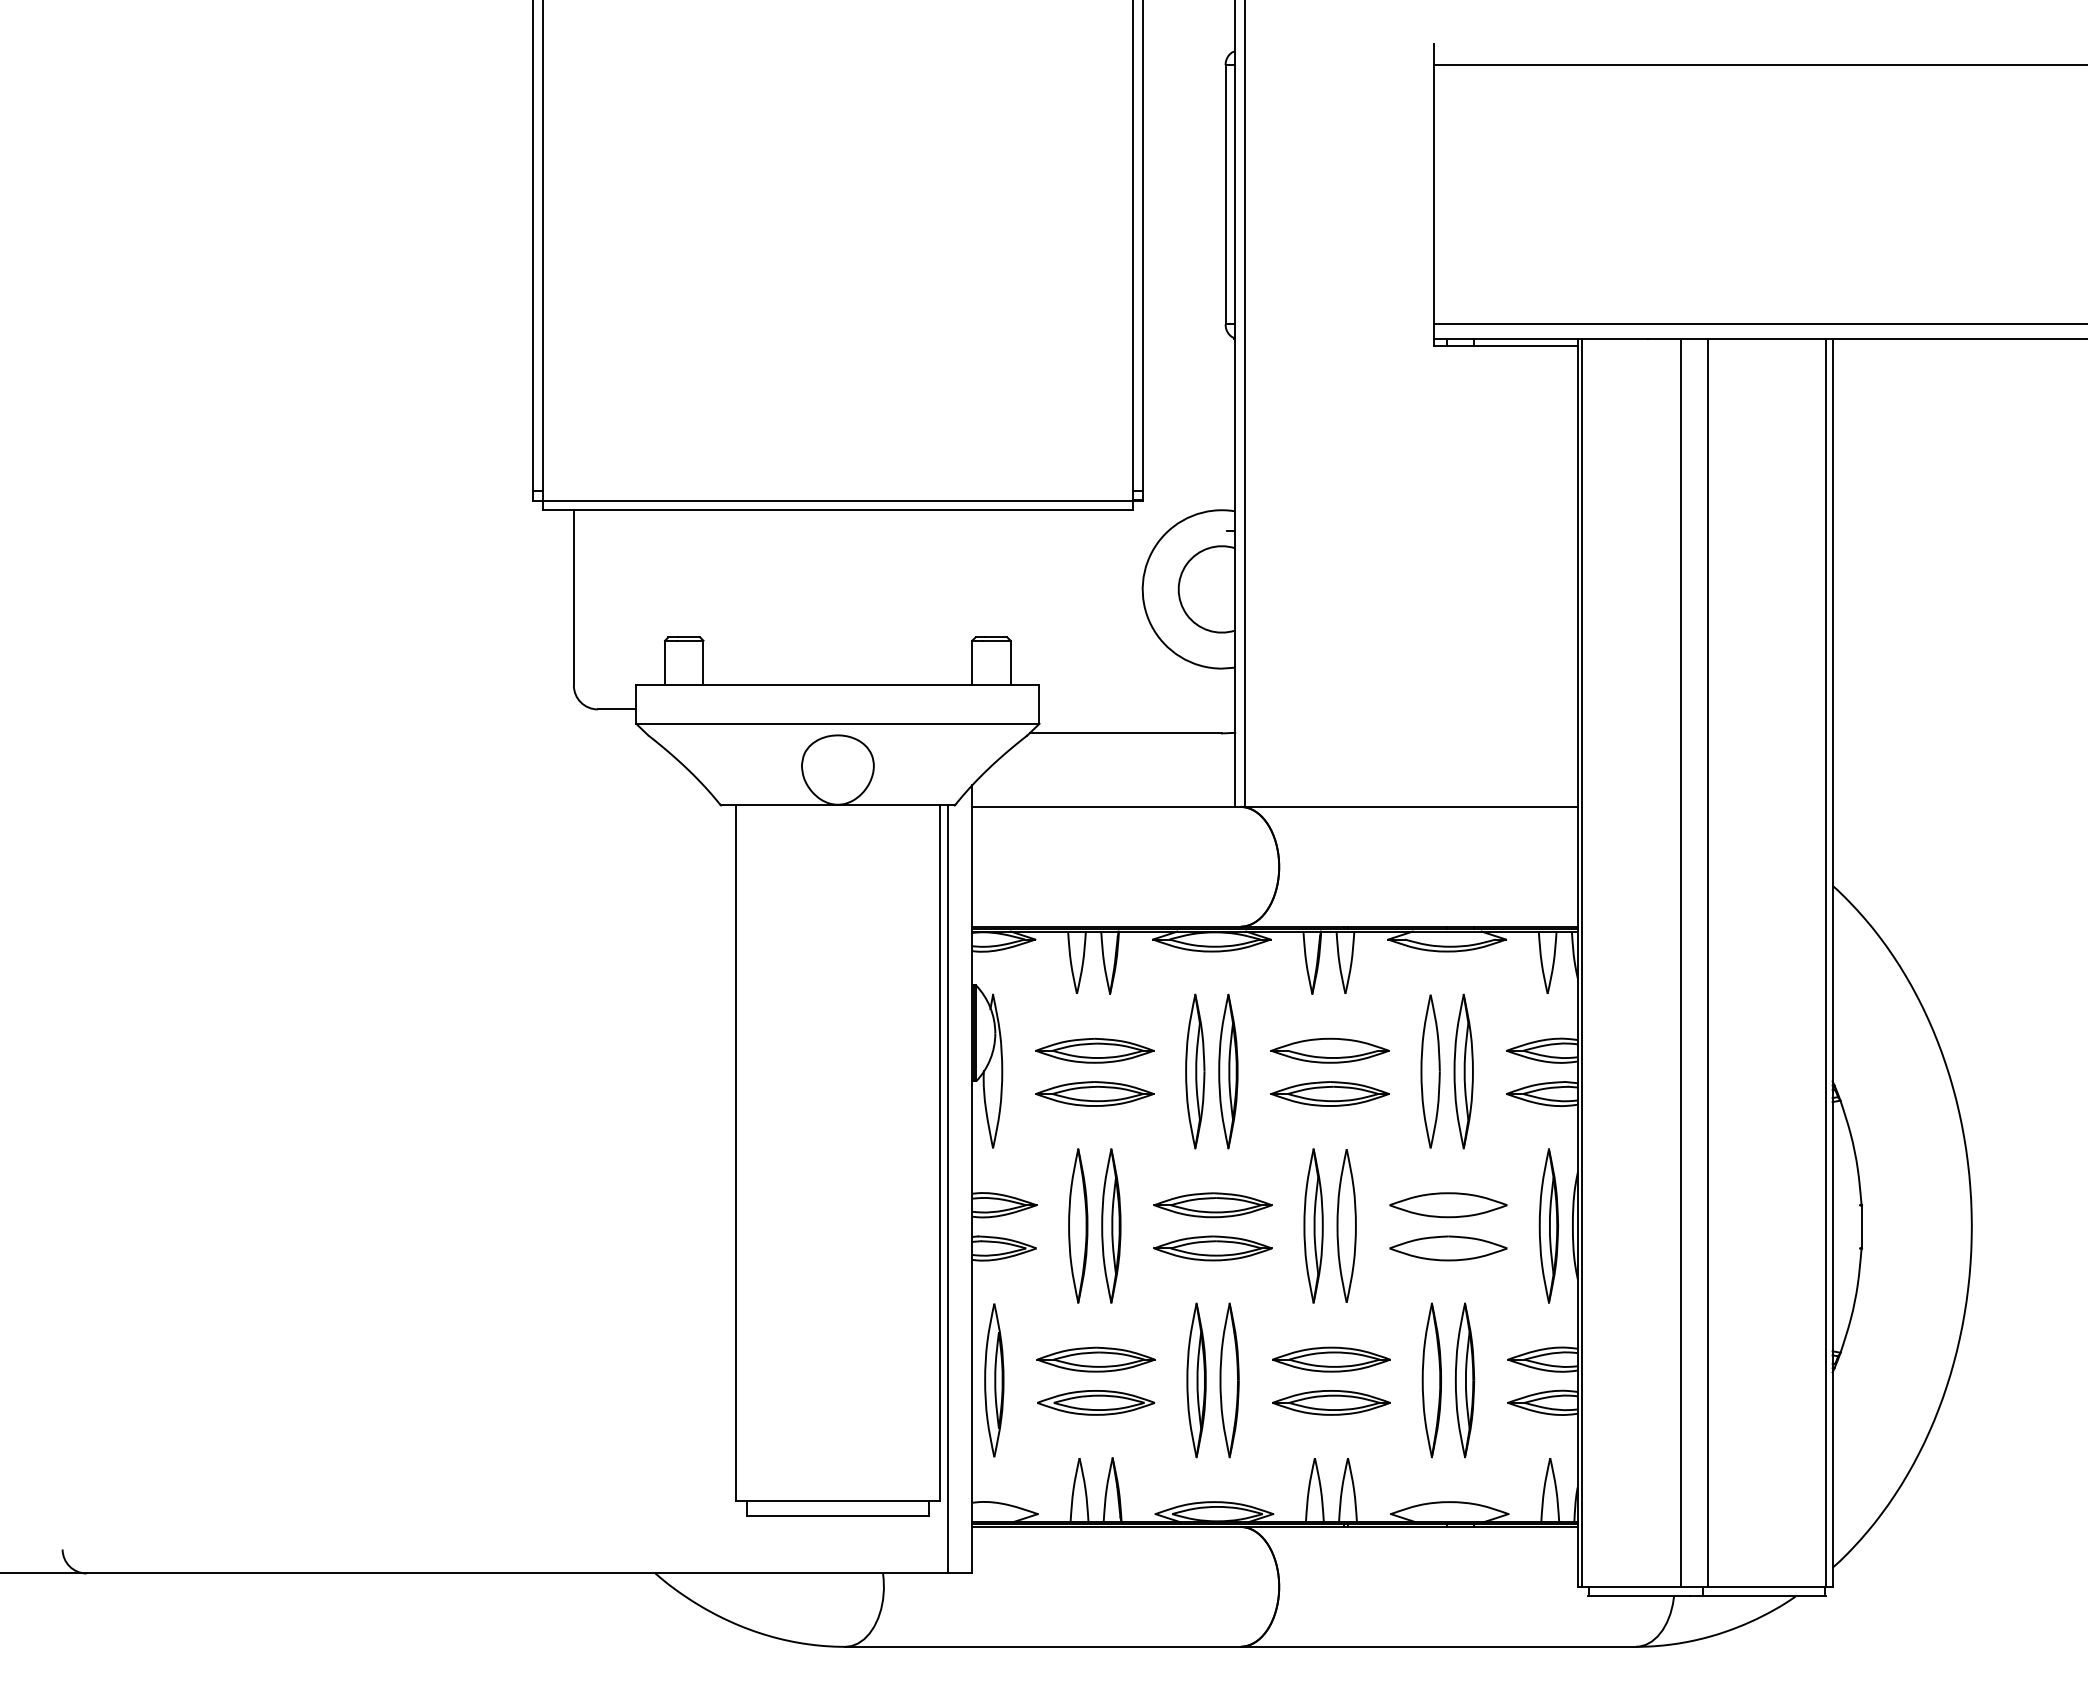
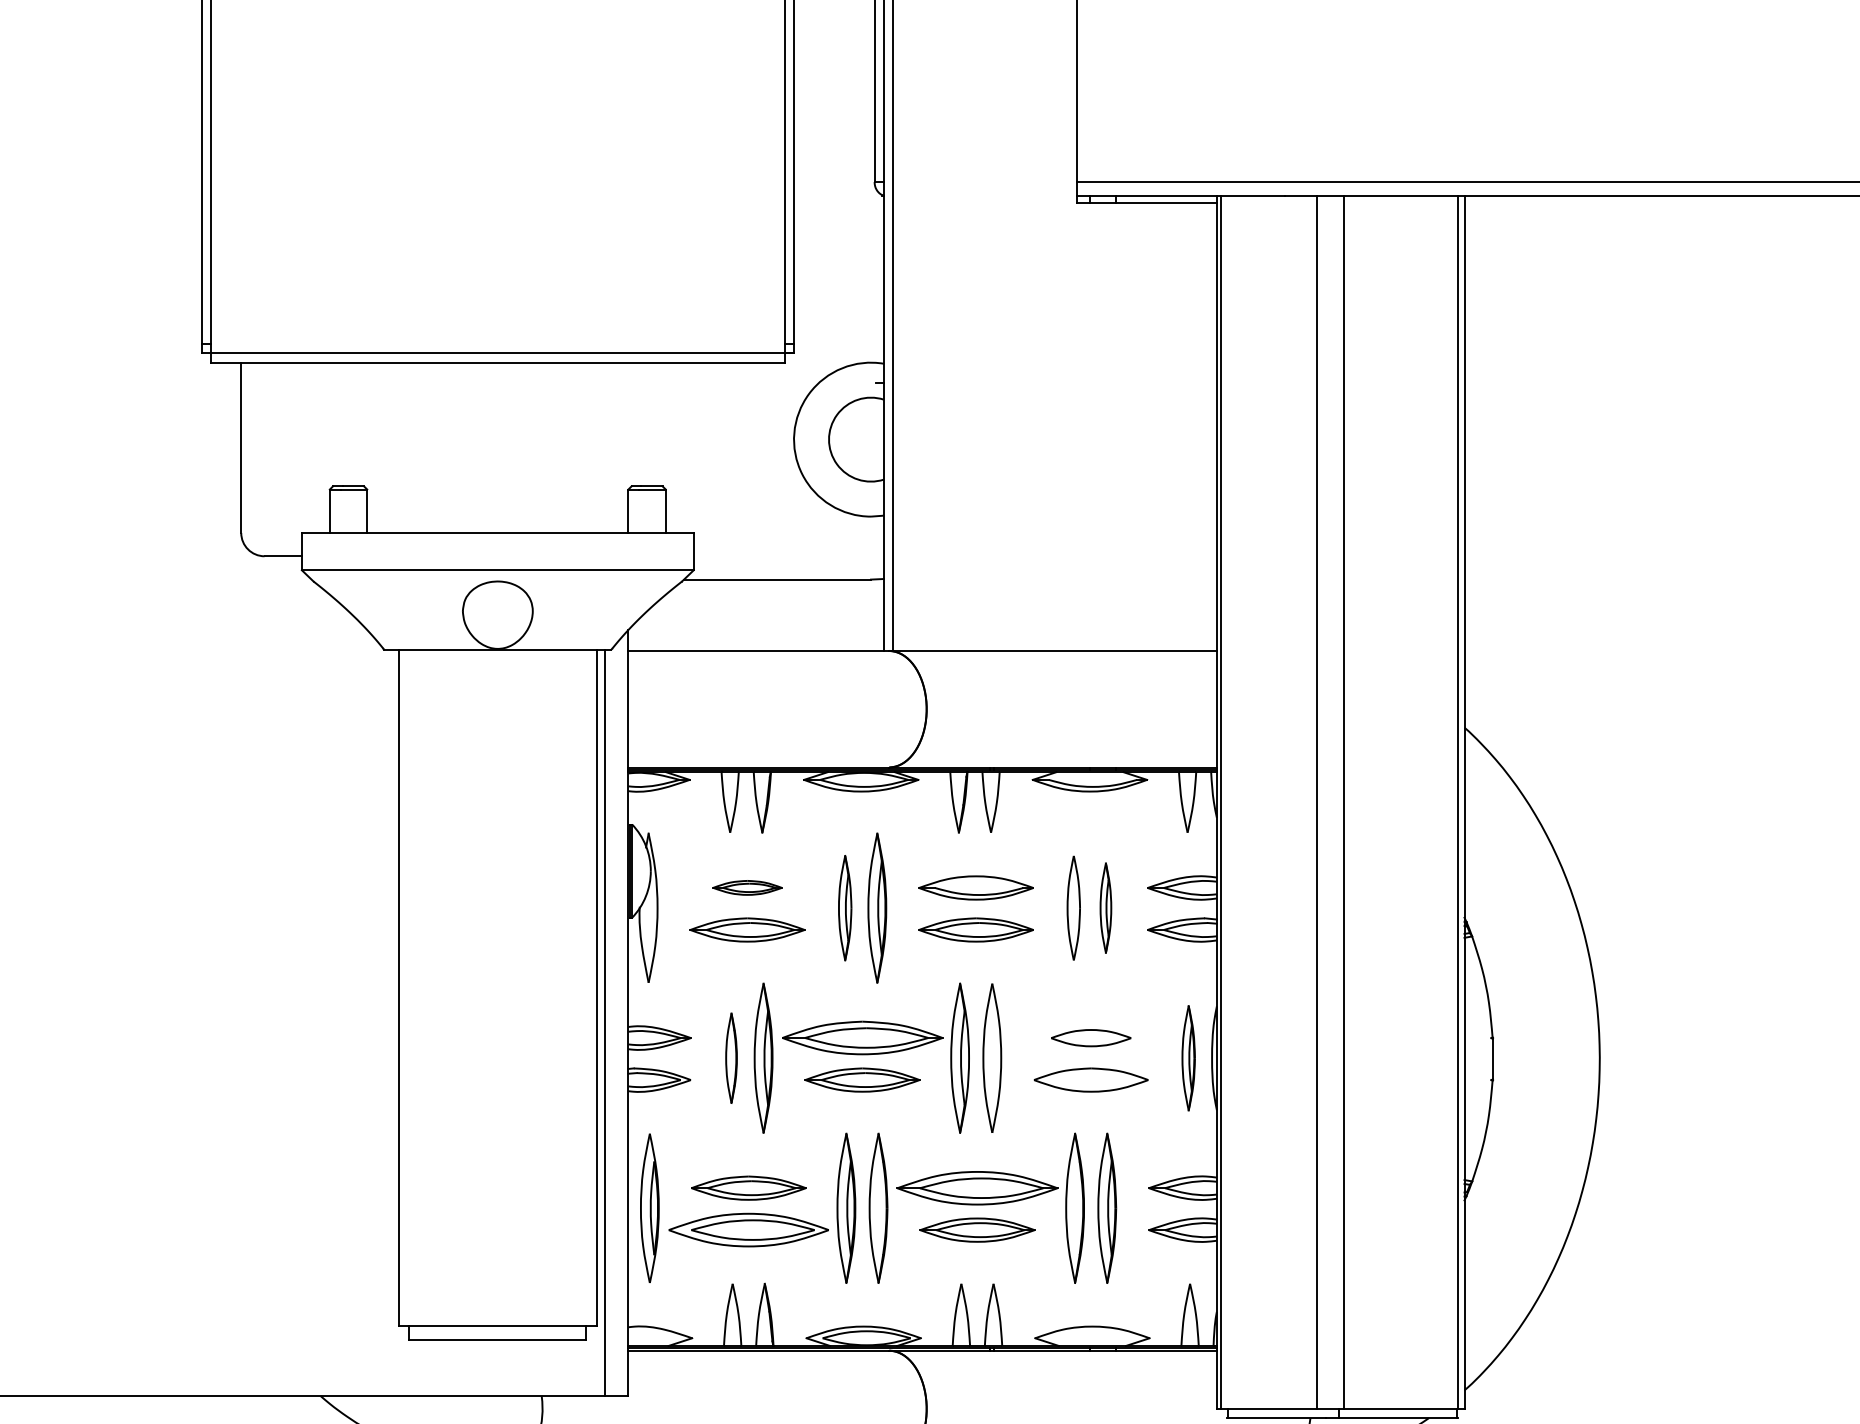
part: (1094, 1050) -> (747, 887), size x0.6
part: (1195, 1071) -> (845, 908), size x0.7
part: (1430, 1071) -> (1073, 908), size x0.7
part: (1463, 1071) -> (1105, 908), size x0.6
part: (1212, 1205) -> (861, 1038), size x1.4
part: (1448, 1205) -> (1091, 1038), size x0.7
part: (1078, 1225) -> (731, 1057), size x0.6
part: (1548, 1225) -> (1188, 1057), size x0.7
part: (1331, 1359) -> (977, 1188), size x1.4
part: (1095, 1402) -> (748, 1229), size x1.4

